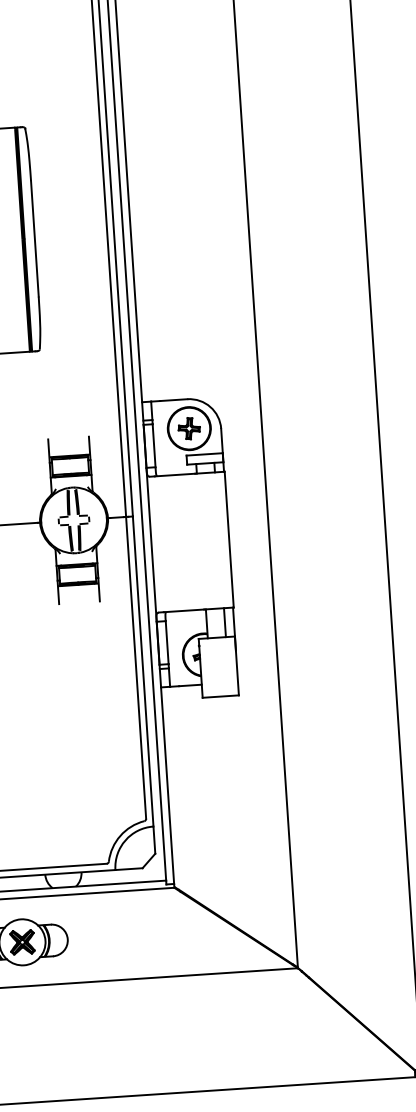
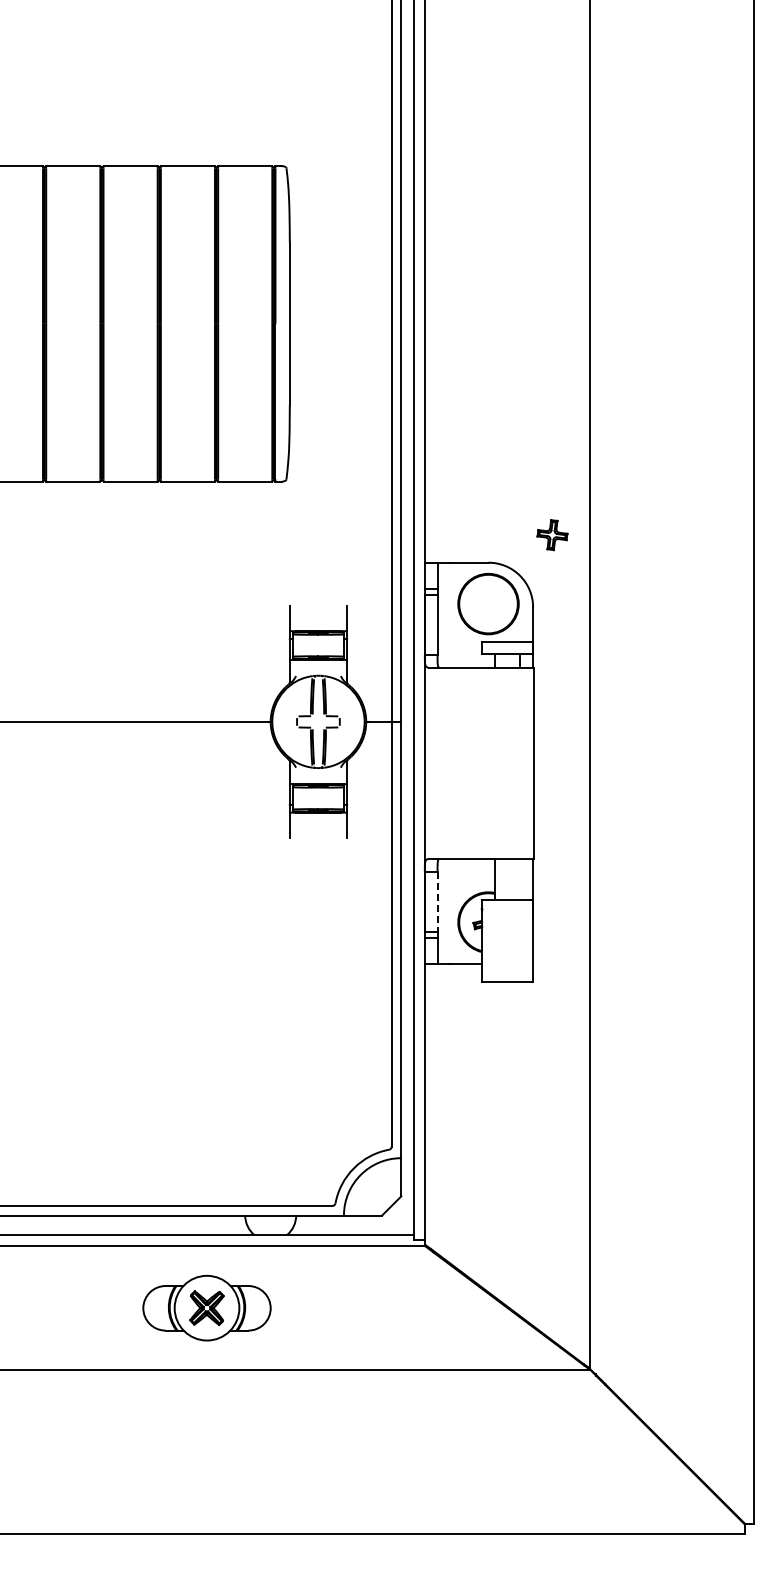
part: (189, 428) -> (552, 535), moved
line: (225, 622) -> (520, 878), removed
line: (167, 643) -> (437, 902), solid -> dashed

